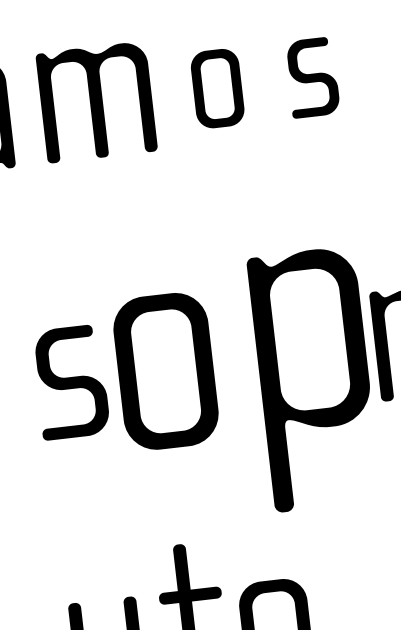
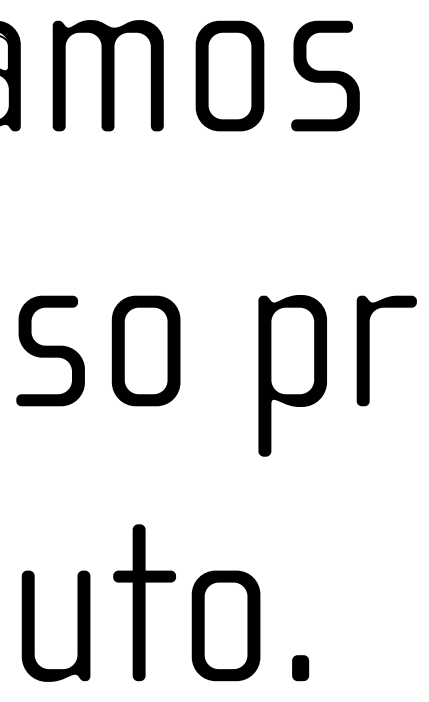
part: (312, 77) -> (325, 75), size x1.43
part: (217, 88) -> (229, 75), size x1.43
part: (165, 370) -> (145, 350), size x0.71
part: (314, 378) -> (292, 375), size x0.62

